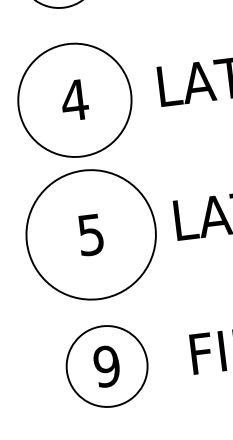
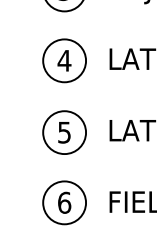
circle: (74, 99) -> (64, 60), size x0.71
circle: (90, 234) -> (64, 132), size x0.62
text: (106, 365) -> (64, 202), 9 -> 6

